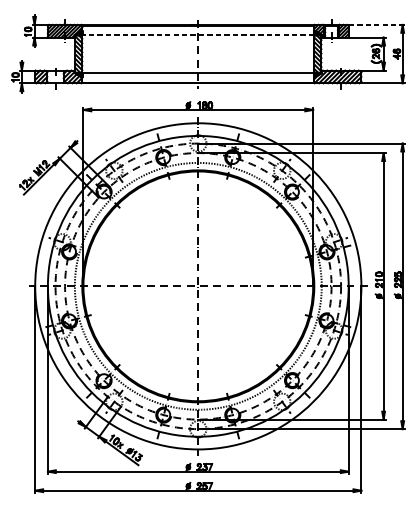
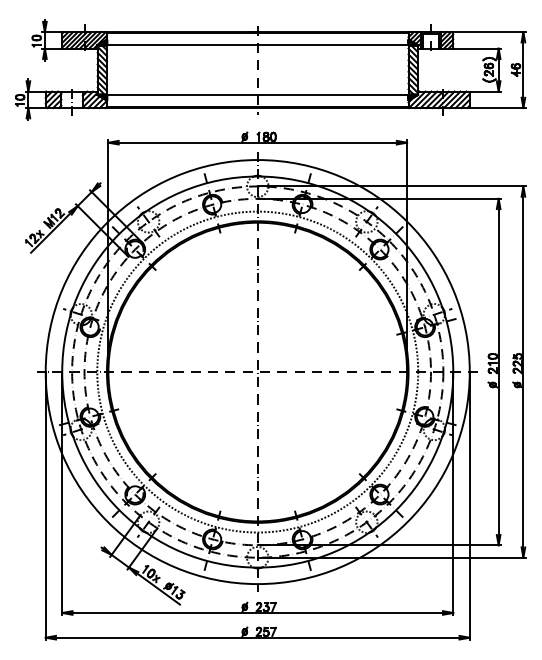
line: (377, 25) -> (490, 32), dashed -> solid
line: (198, 35) -> (257, 45), dashed -> solid

